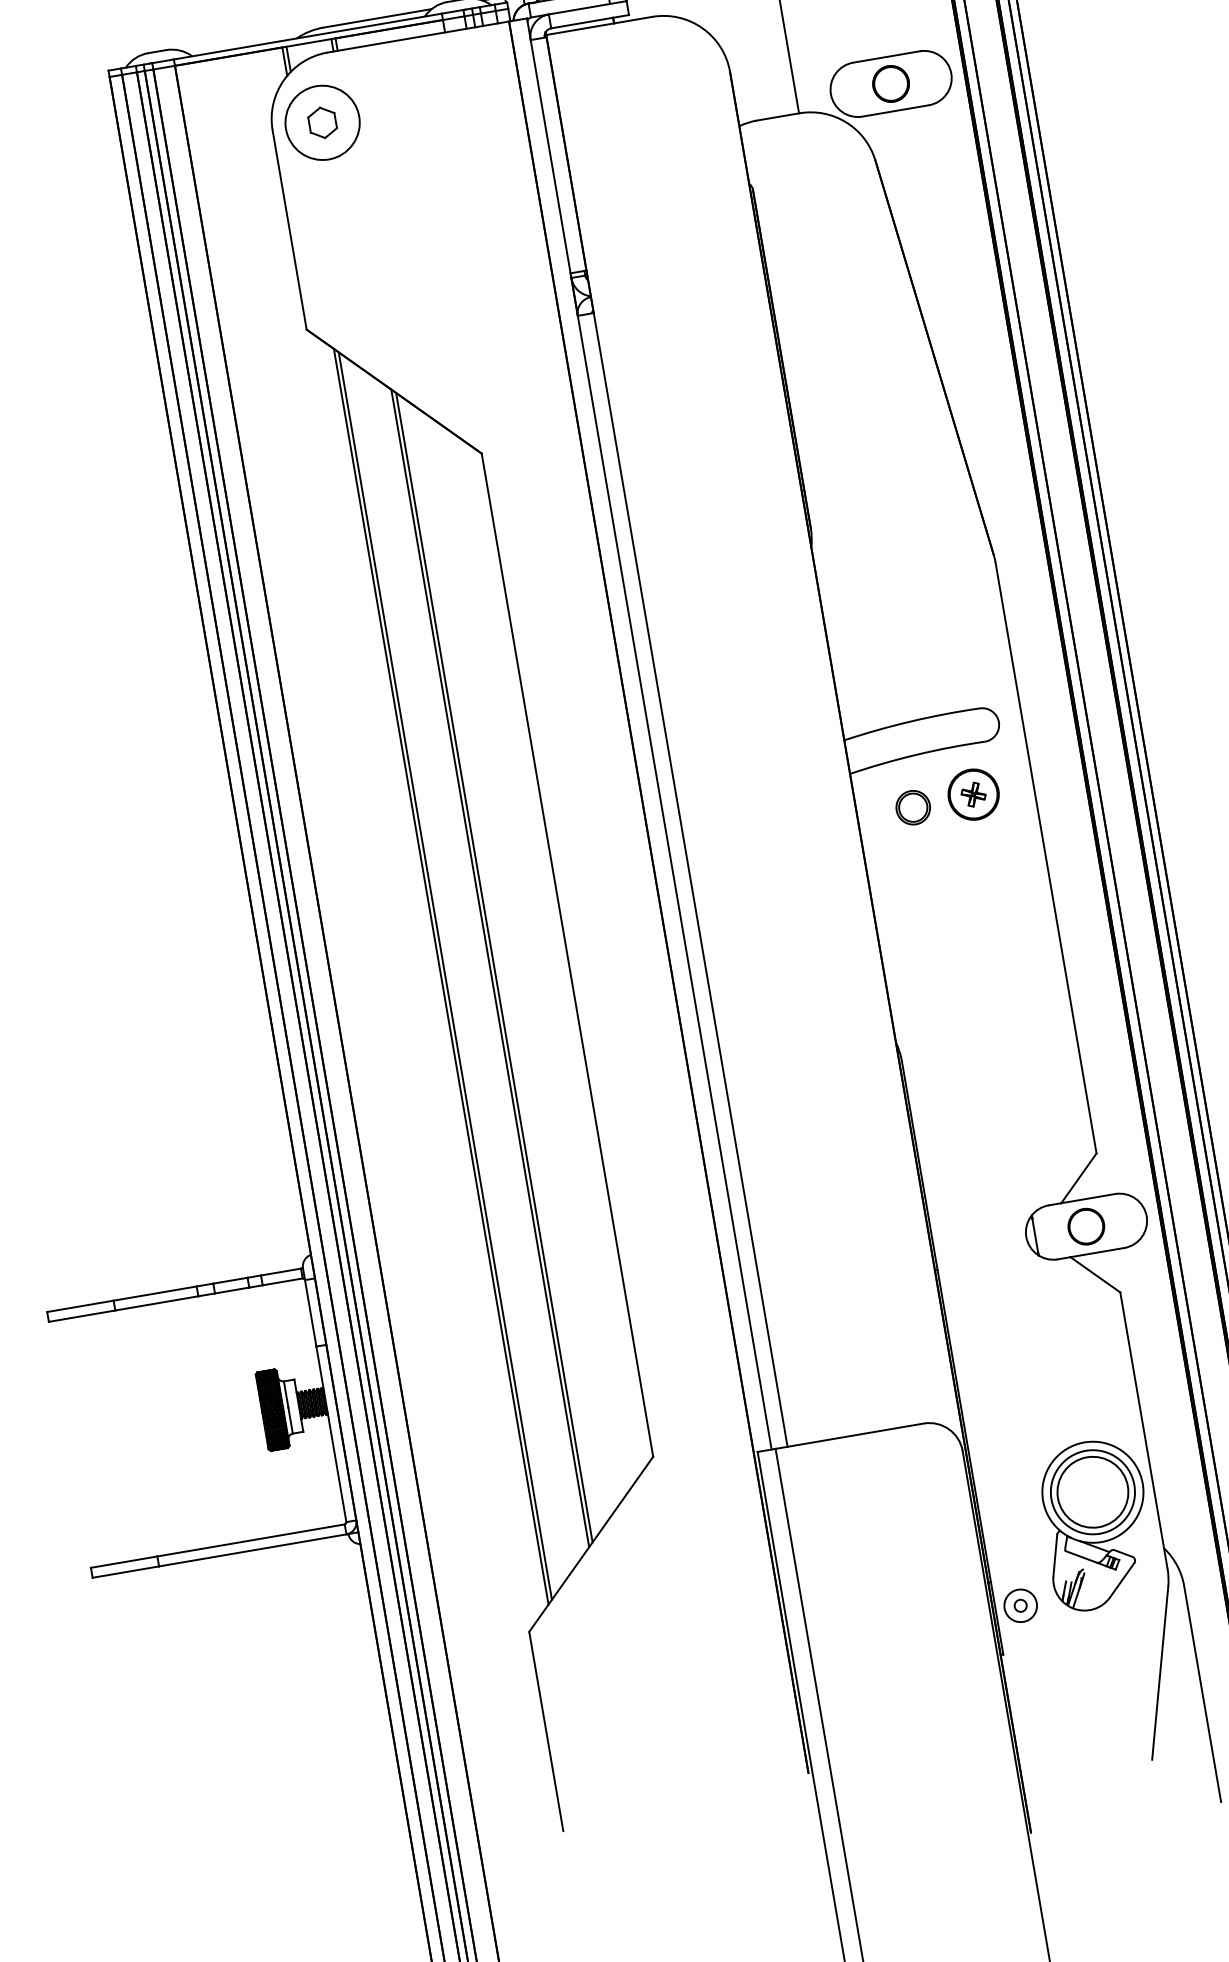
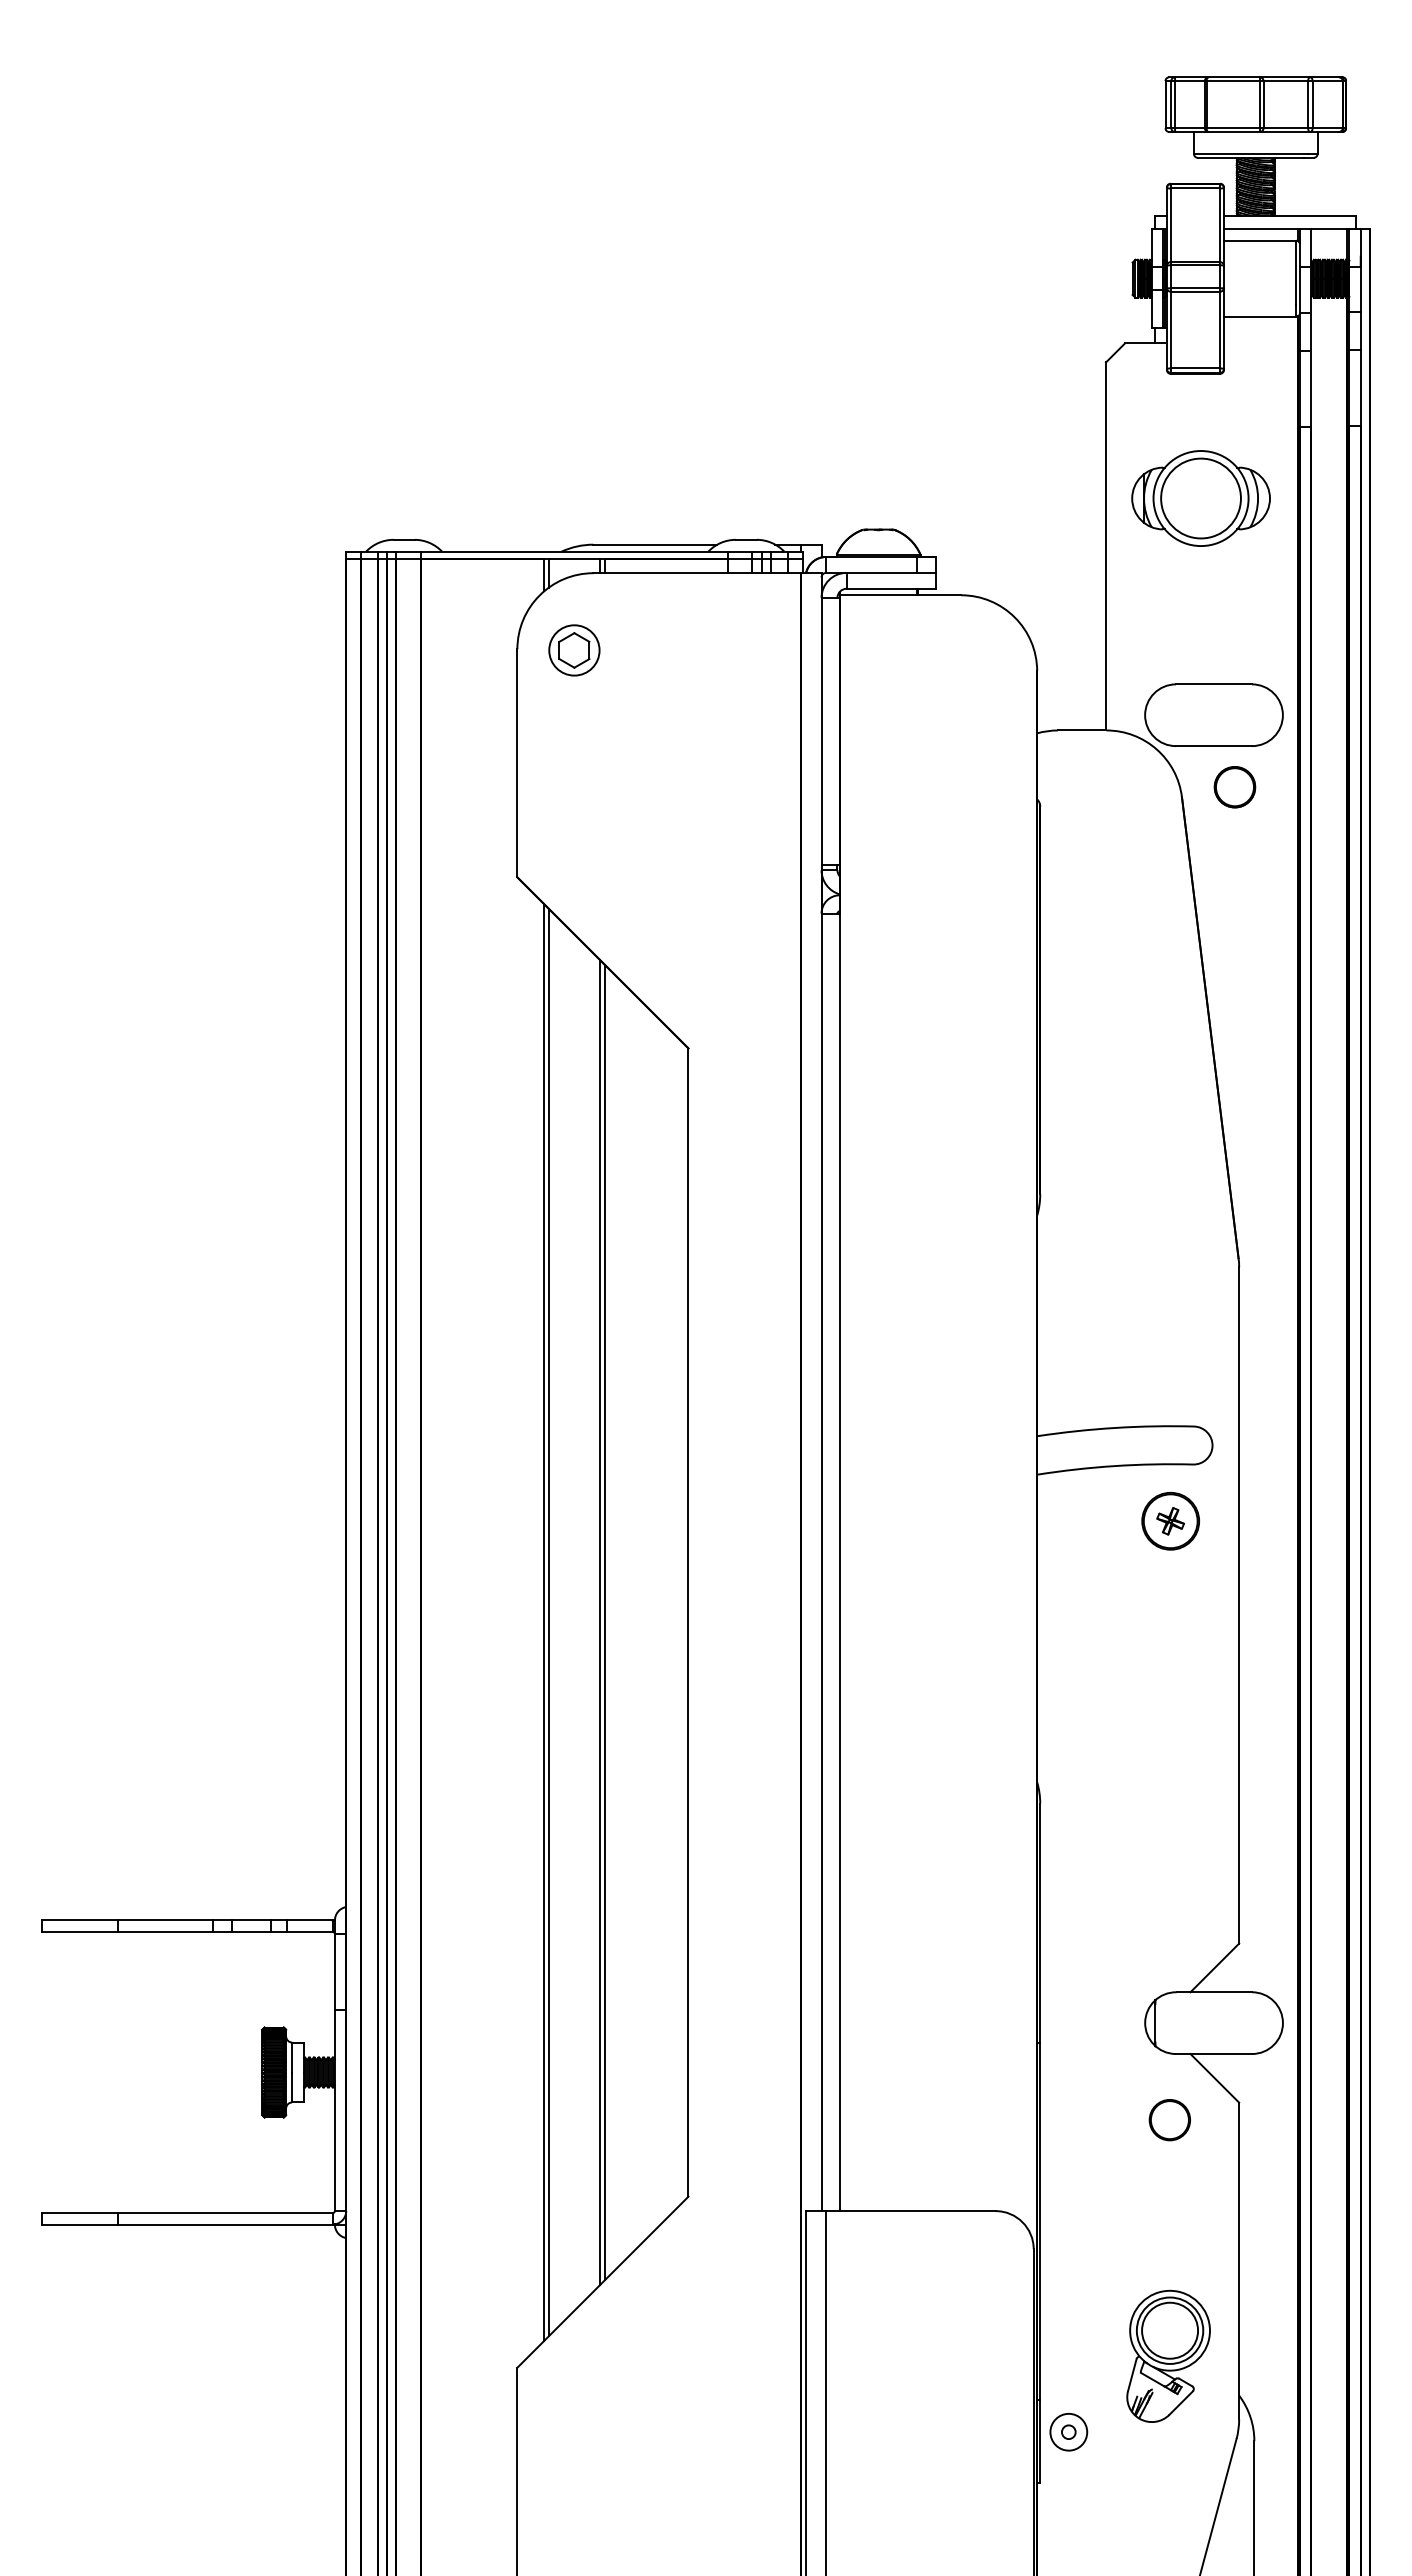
part: (890, 84) -> (1234, 787), moved
circle: (322, 122) -> (574, 650), size x0.6
part: (912, 807) -> (1100, 1524), removed
part: (1086, 1227) -> (1169, 2120), moved
part: (1096, 1524) -> (1168, 2356), size x0.7

